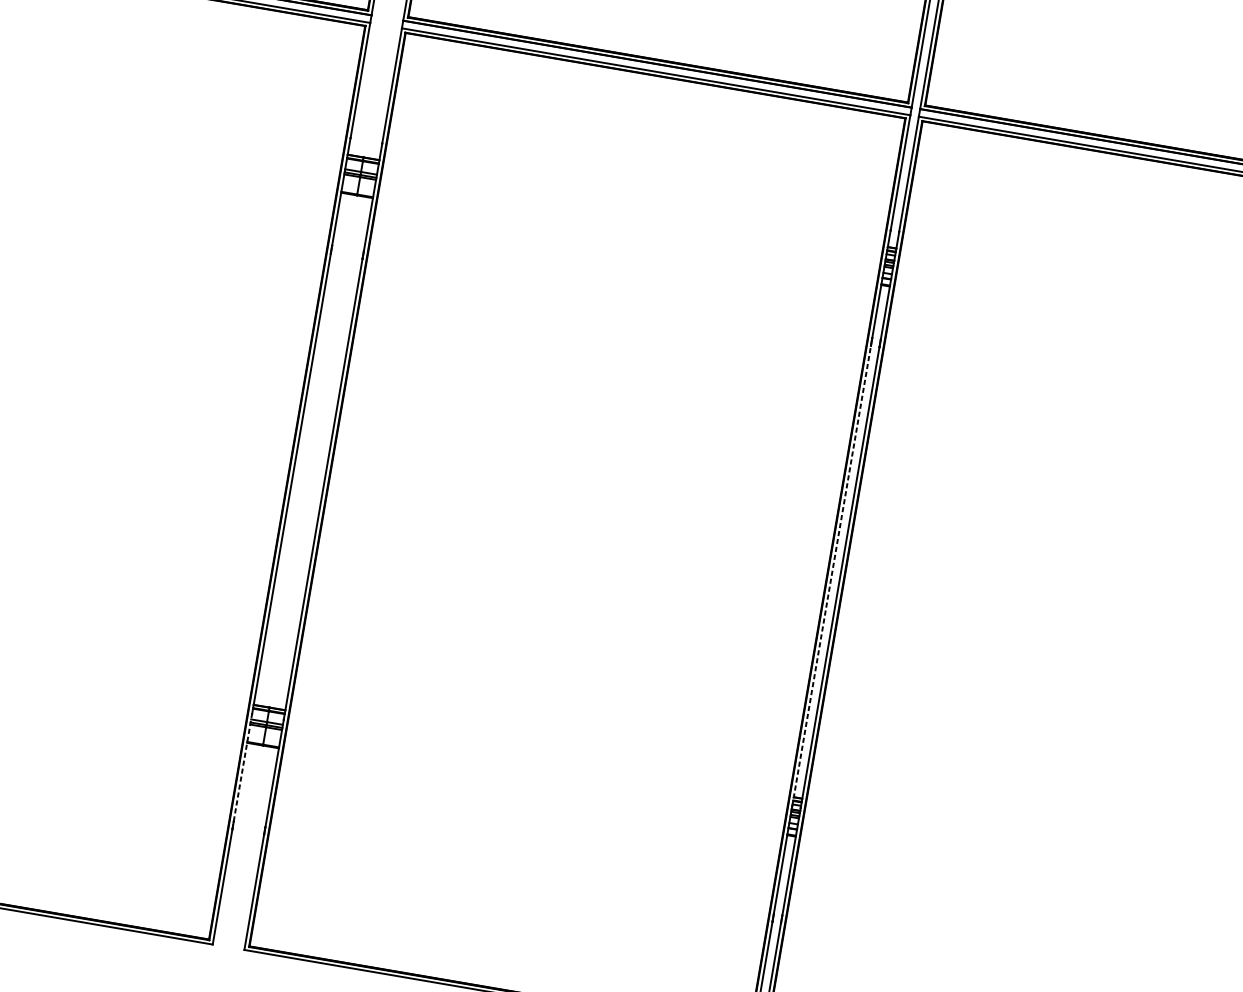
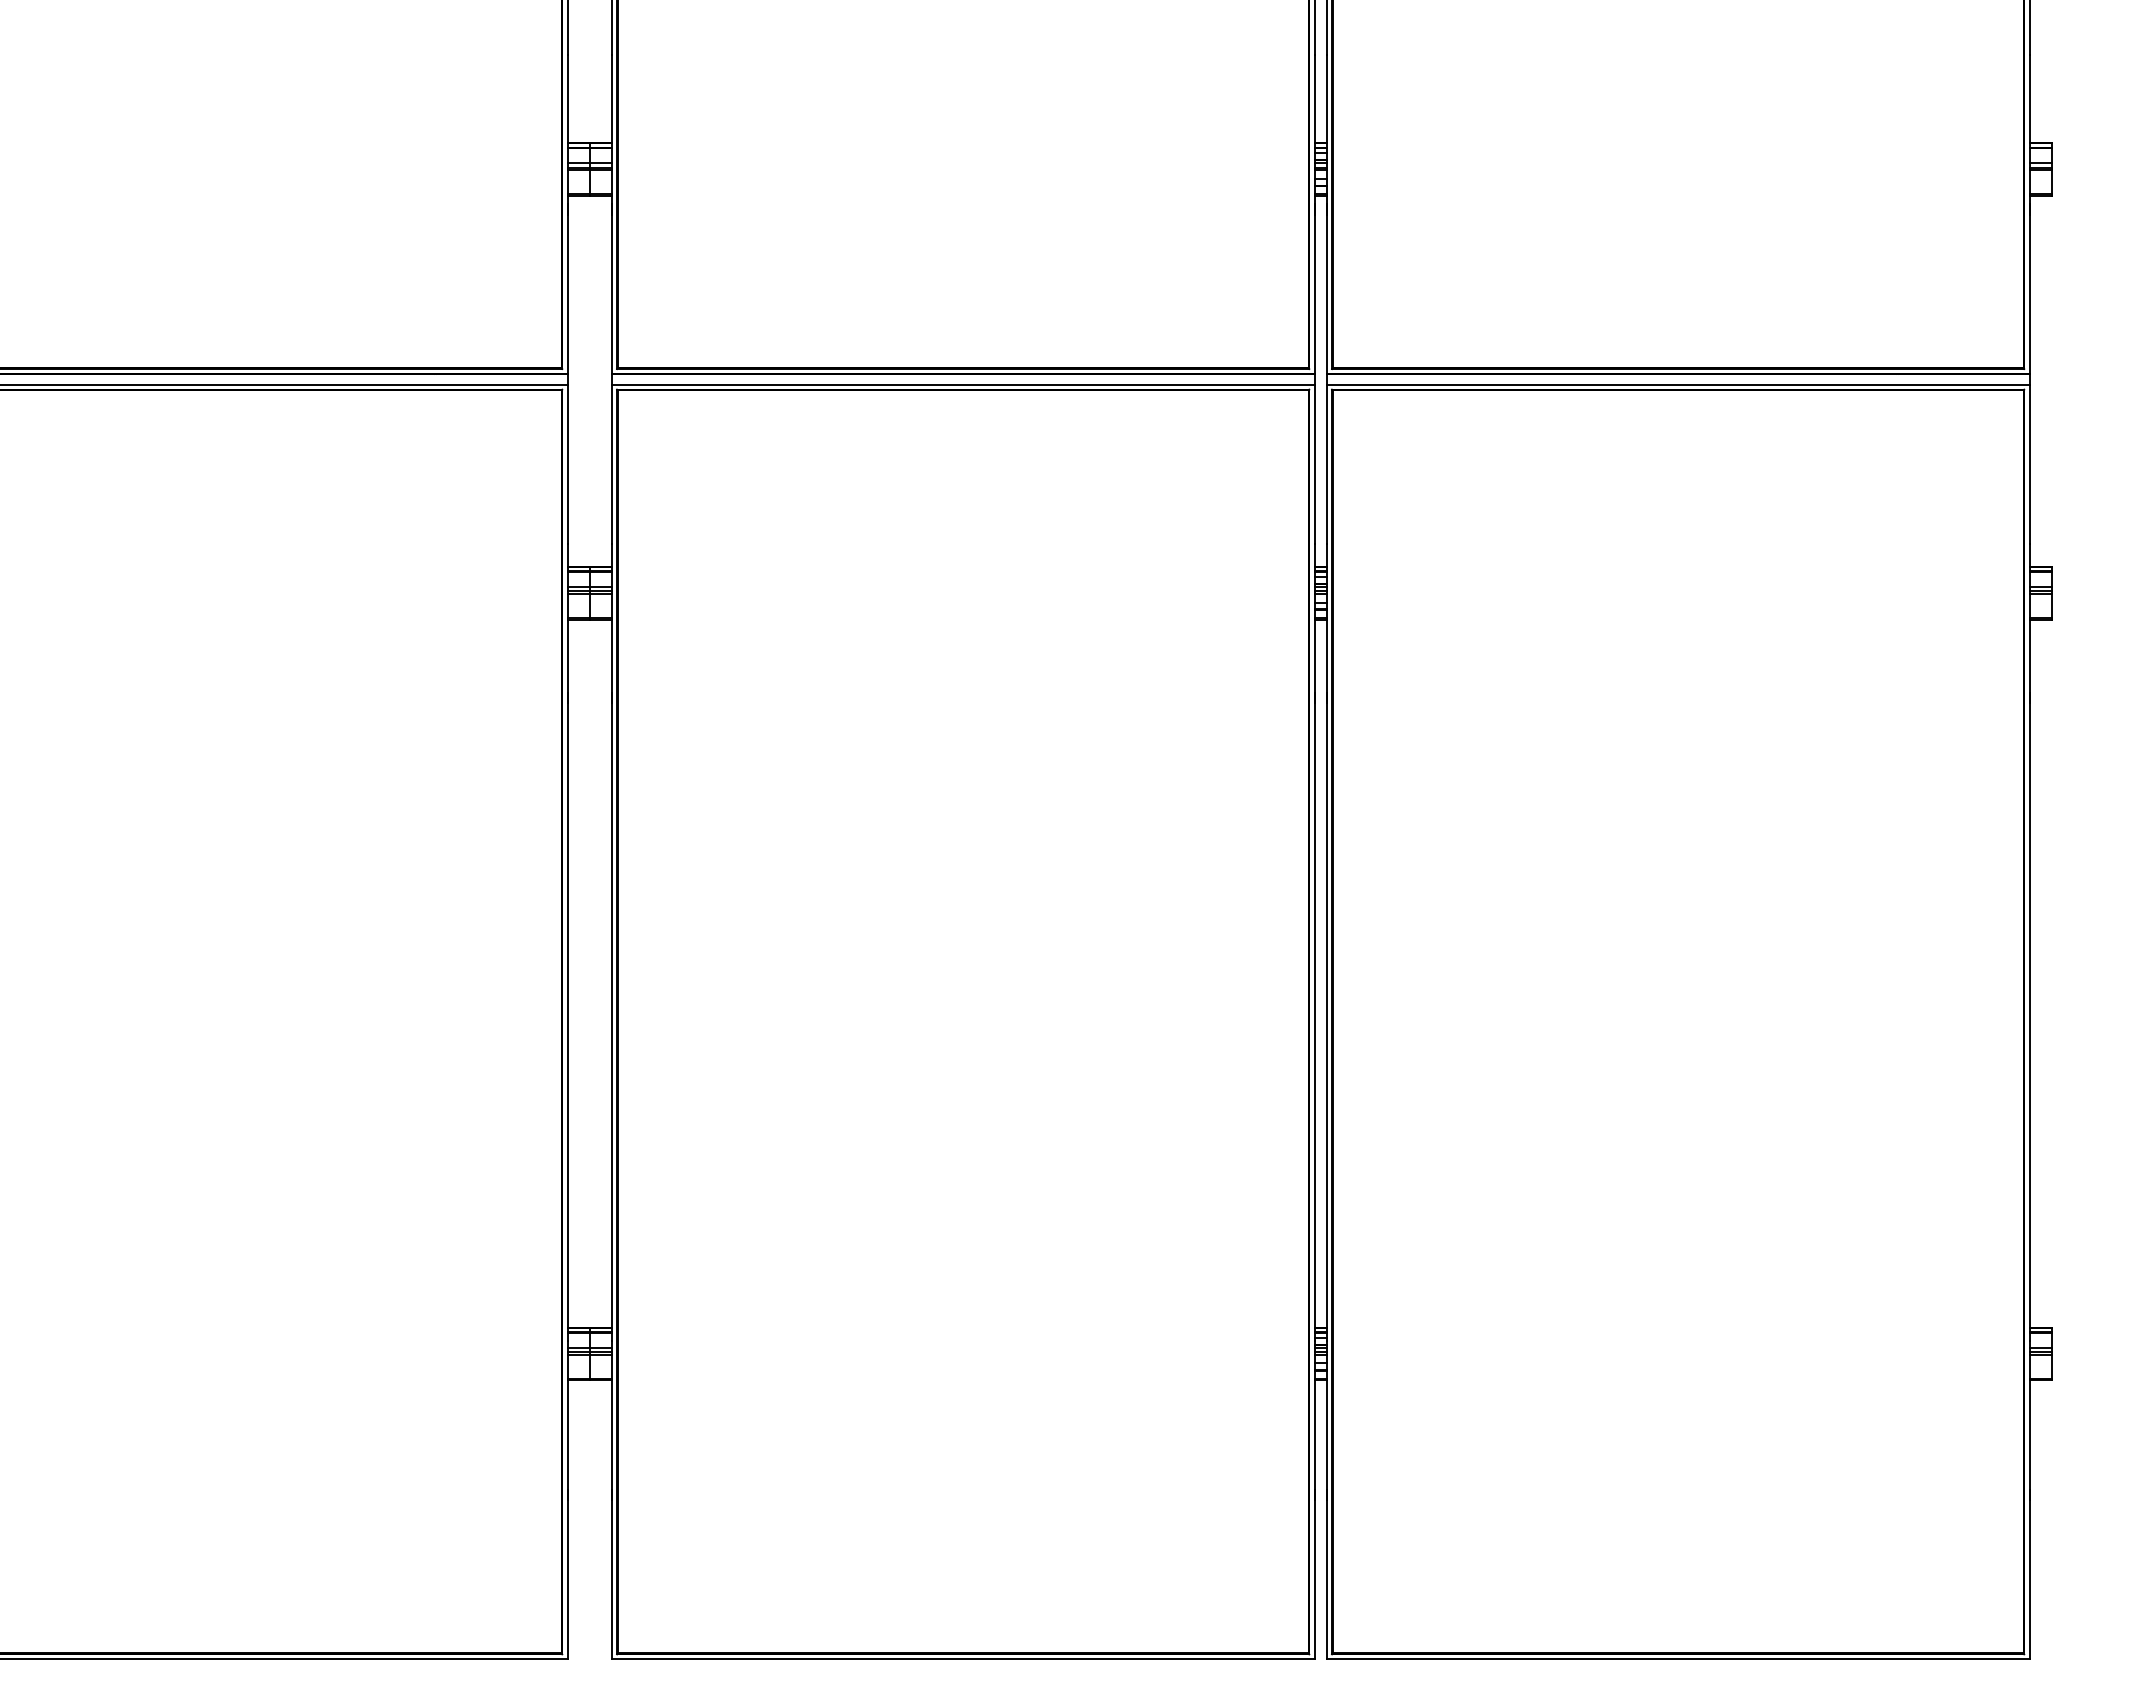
line: (831, 575) -> (1314, 1021), dashed -> solid
line: (242, 771) -> (567, 1420), dashed -> solid

